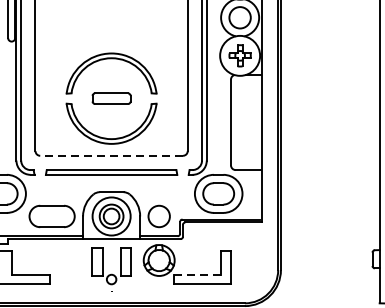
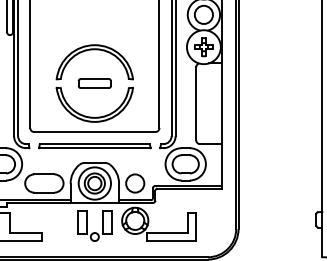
line: (111, 156) -> (94, 132), dashed -> solid
line: (197, 275) -> (167, 233), dashed -> solid

